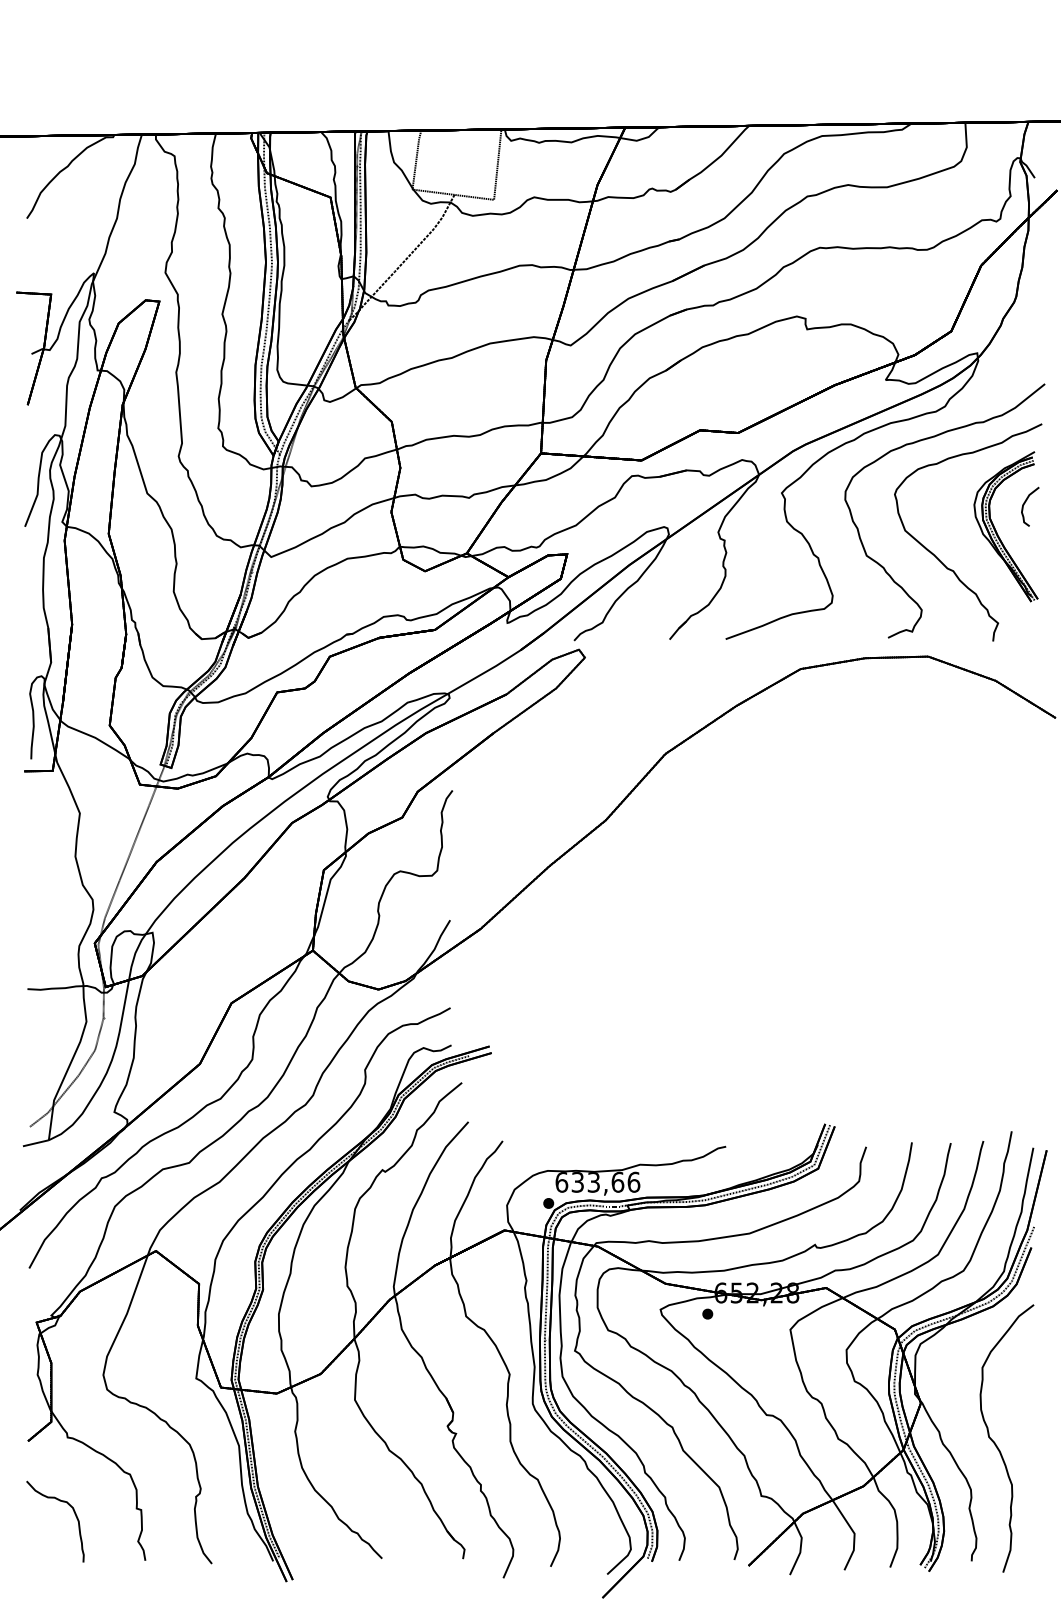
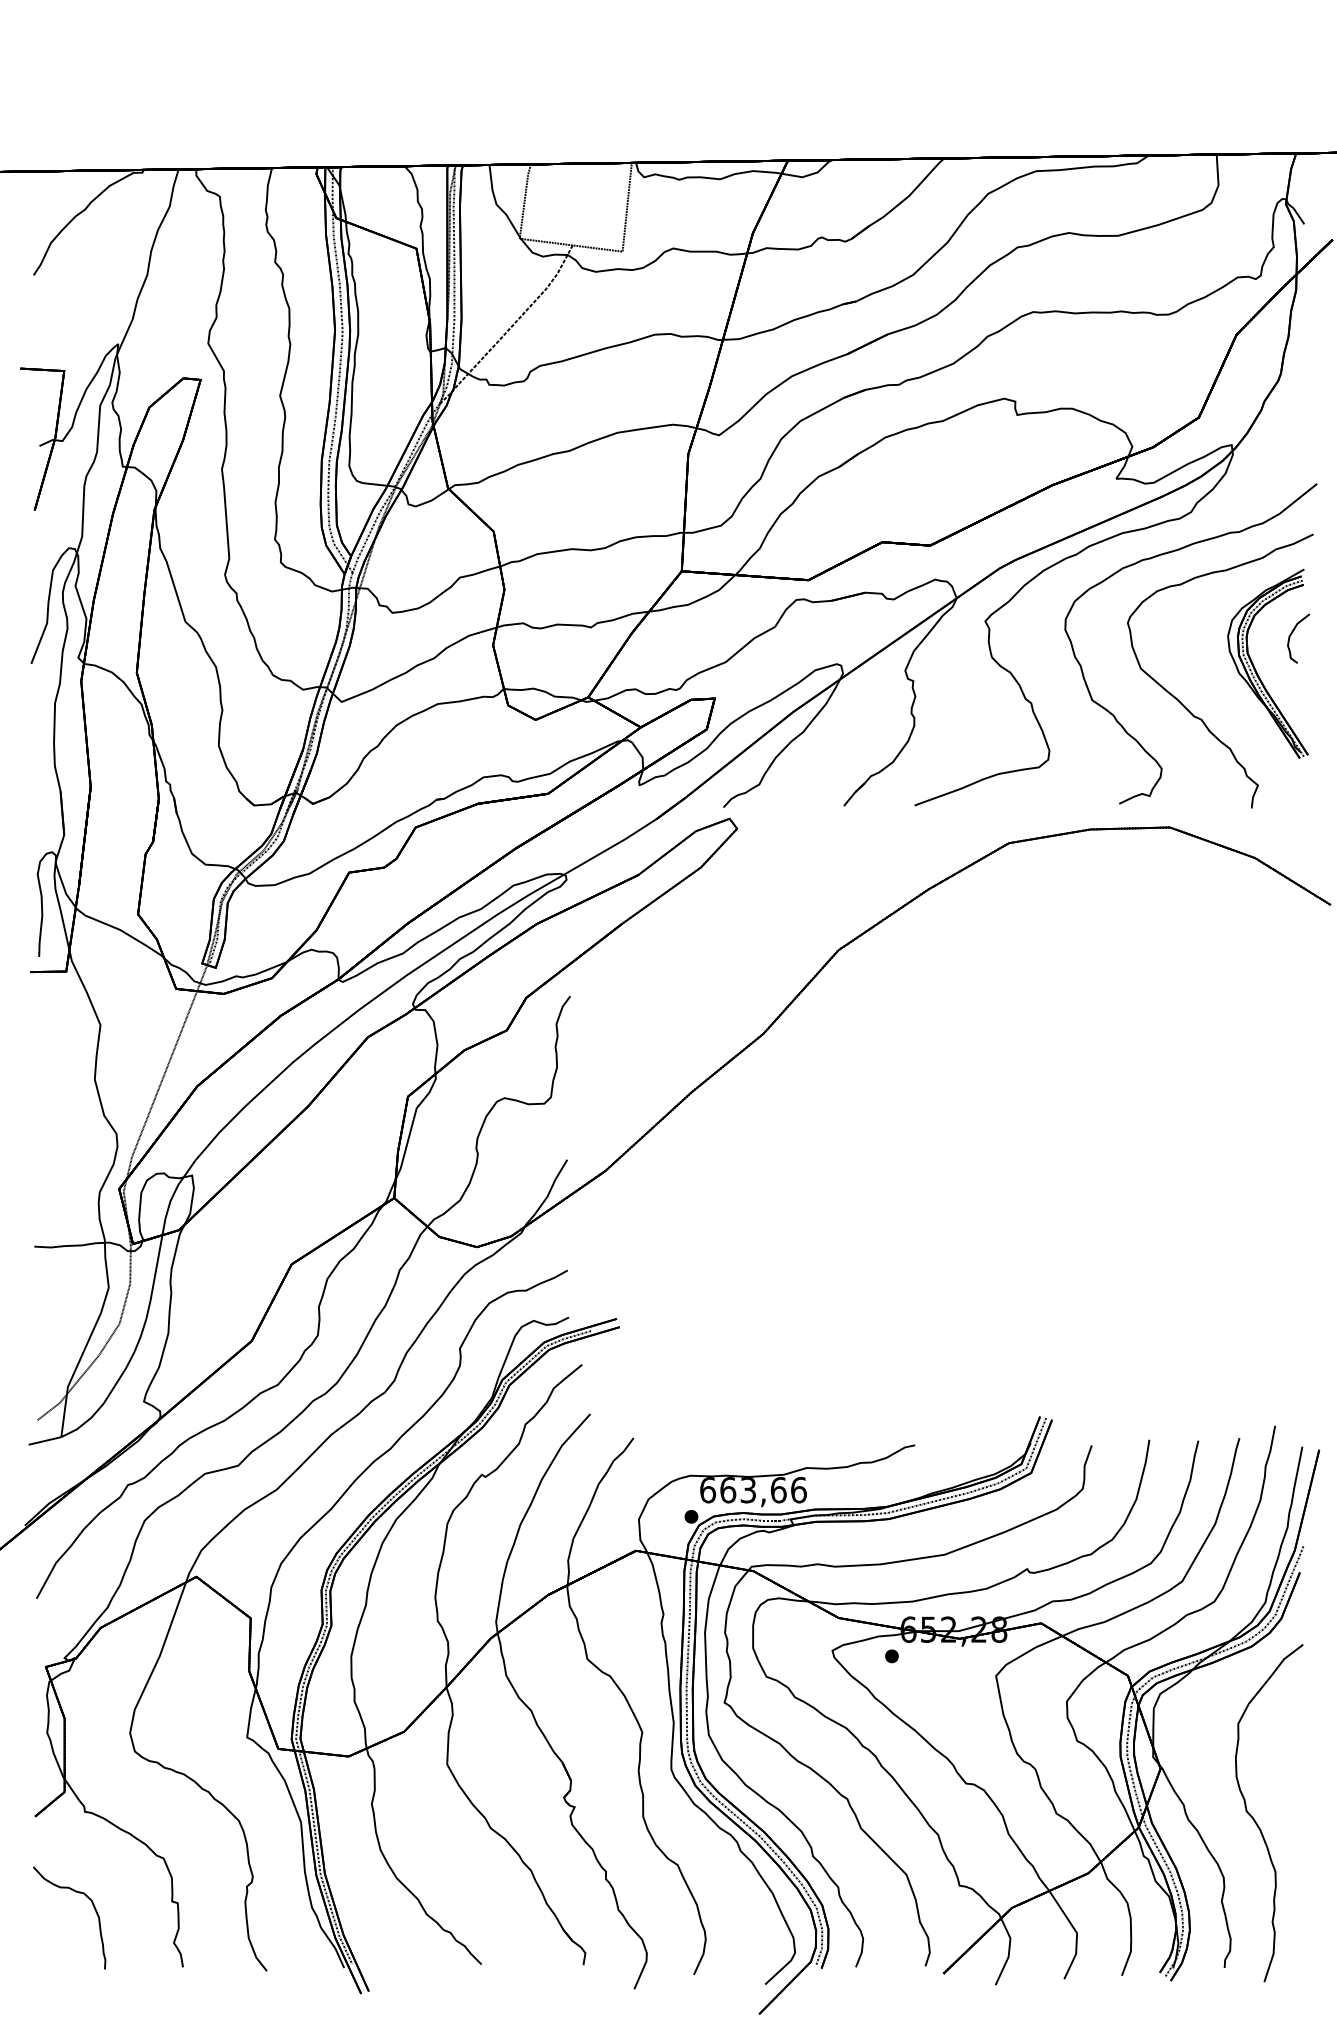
text: (577, 1182) -> (727, 1490), 633,66 -> 663,66

